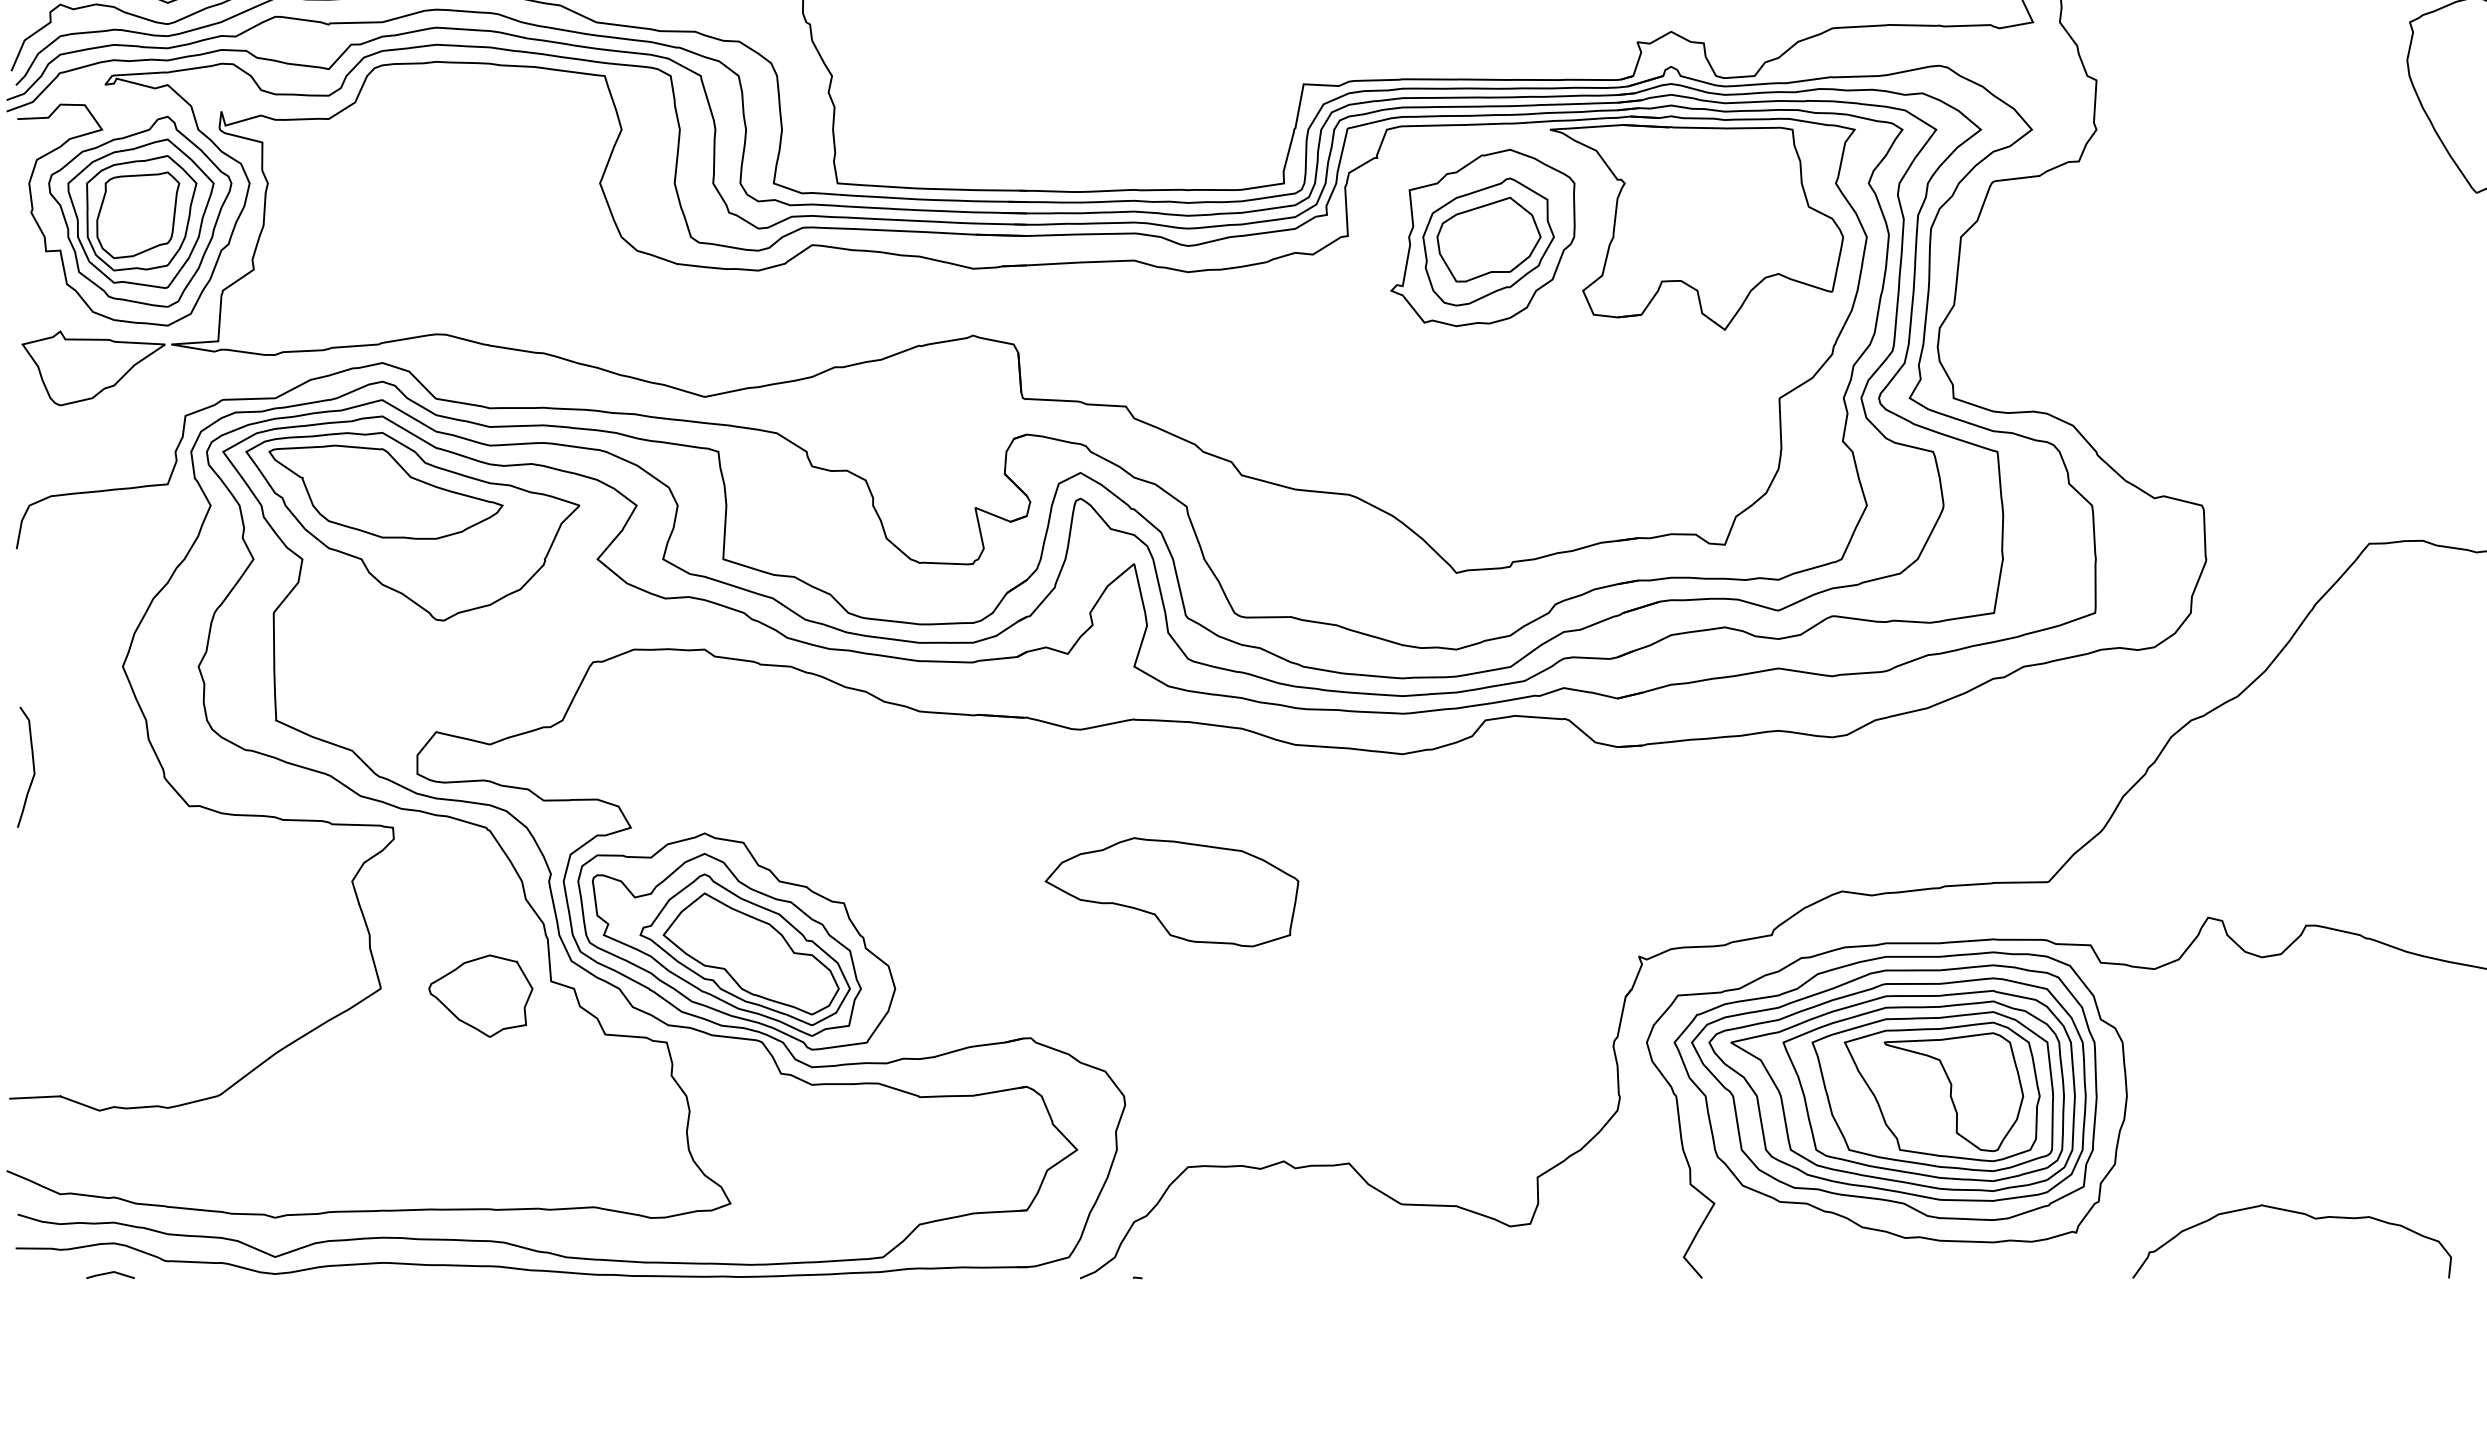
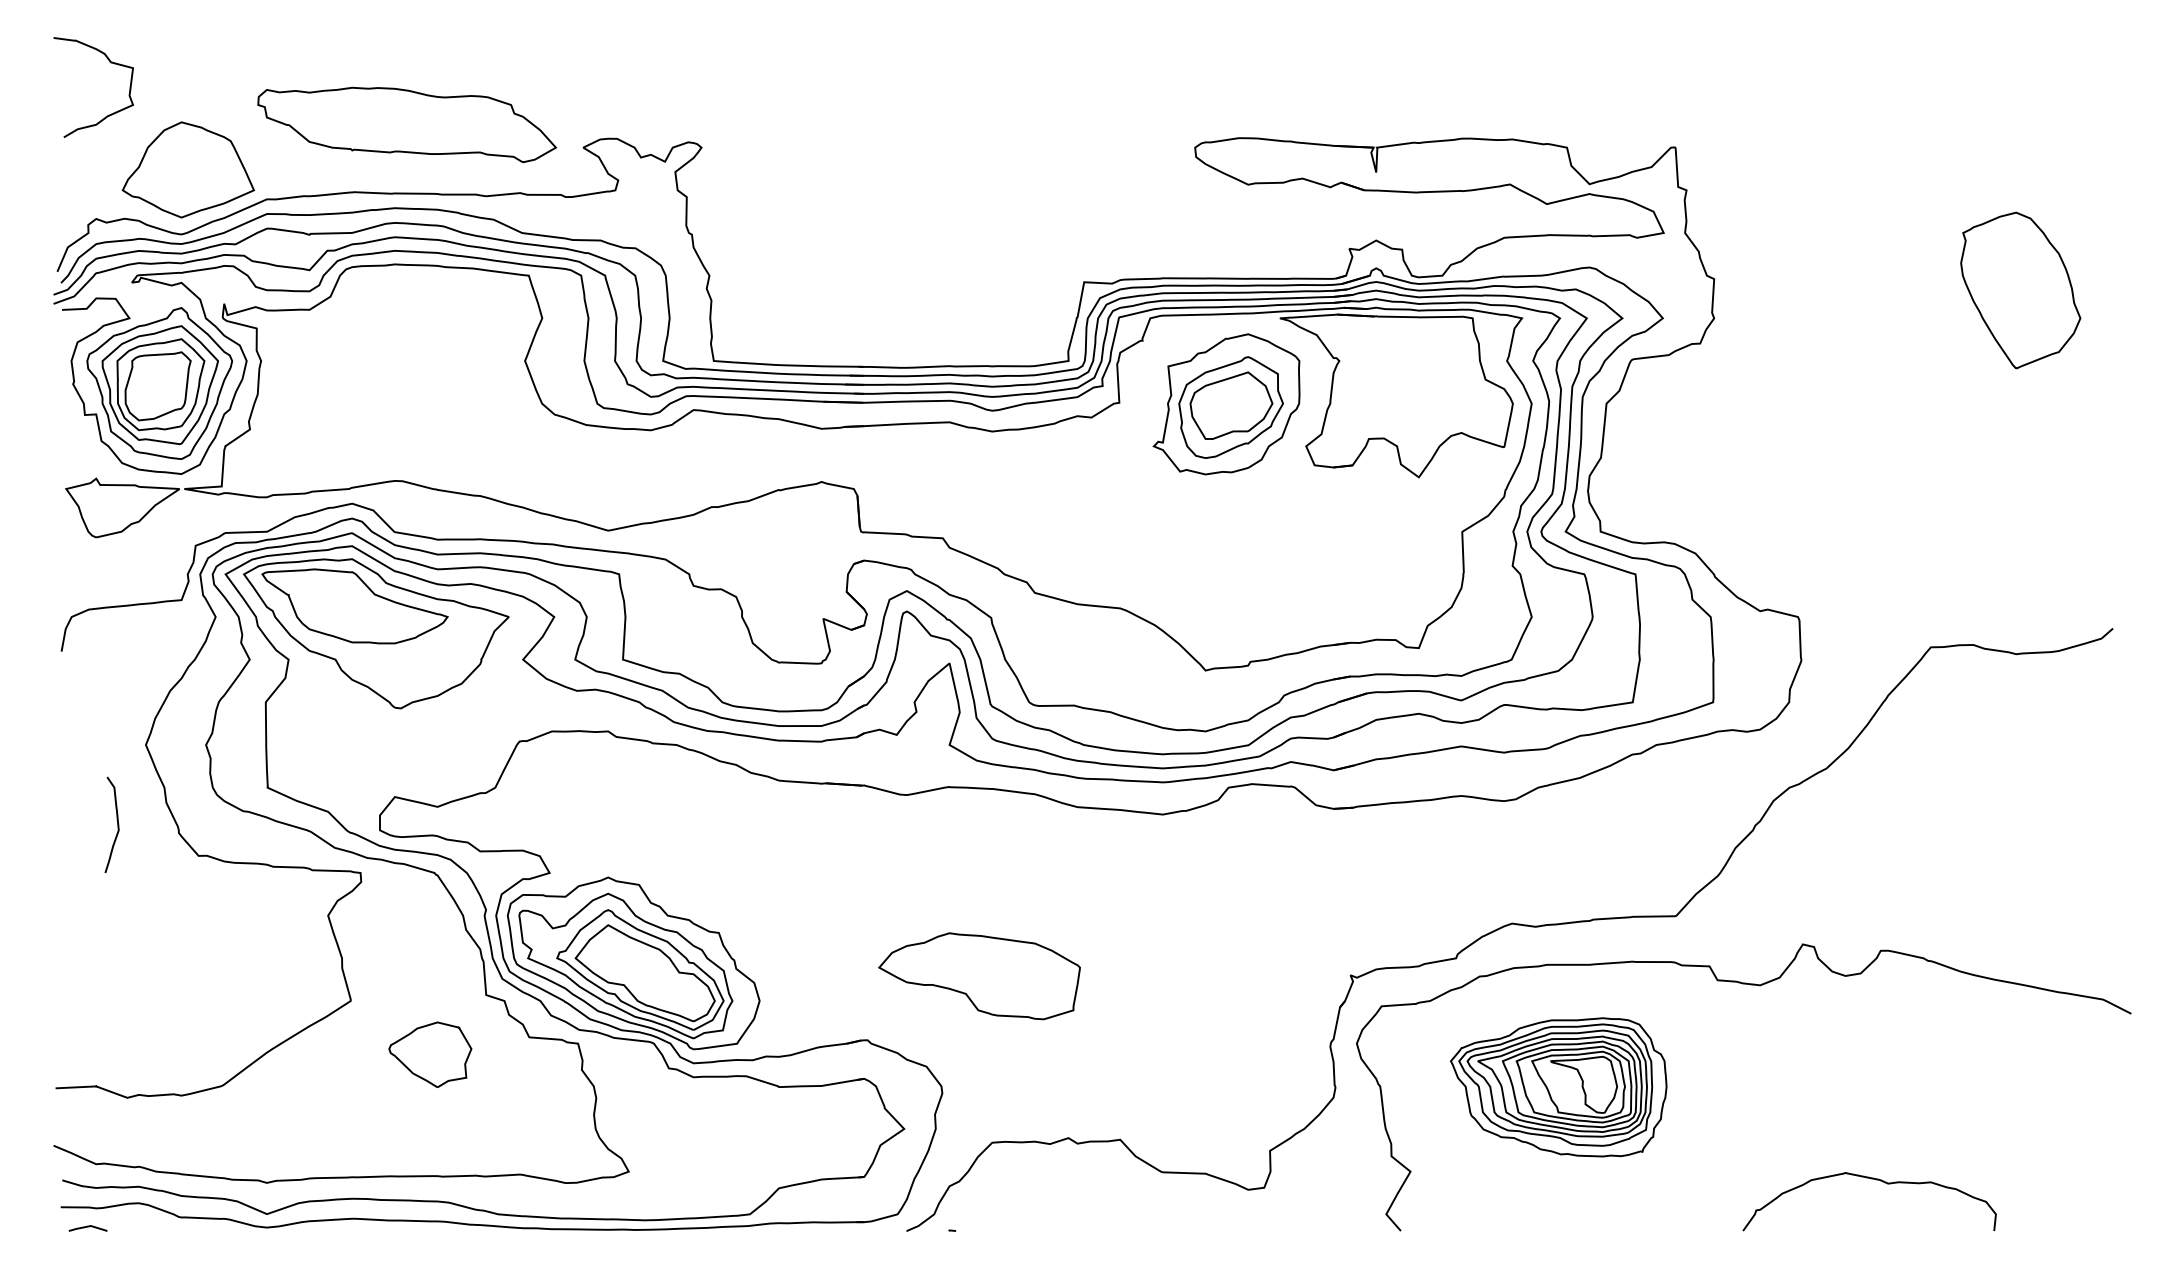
curve: (32, 766) -> (117, 824), moved
part: (1171, 892) -> (979, 976), moved
part: (481, 995) -> (430, 1054), moved
part: (1900, 1097) -> (1558, 1087), size x0.6
line: (109, 1273) -> (87, 1227), moved

